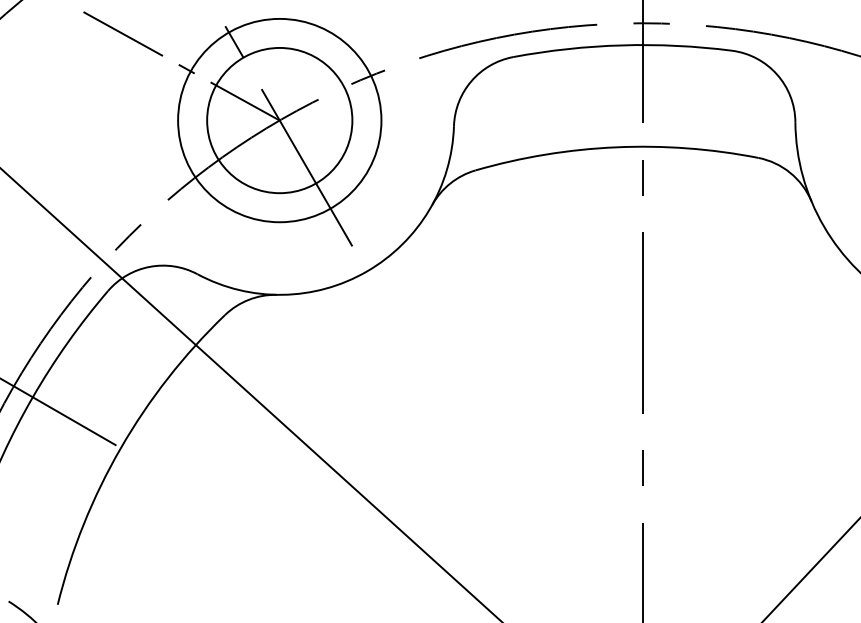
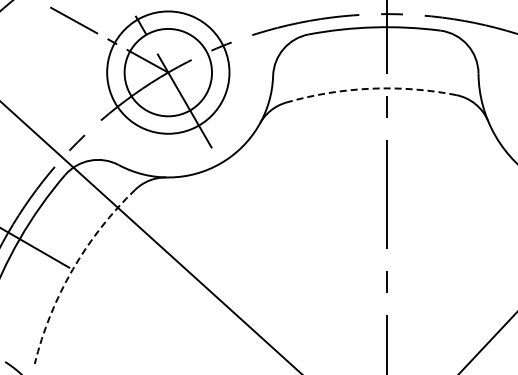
arc: (615, 146) -> (370, 88), solid -> dashed
arc: (120, 447) -> (72, 269), solid -> dashed

